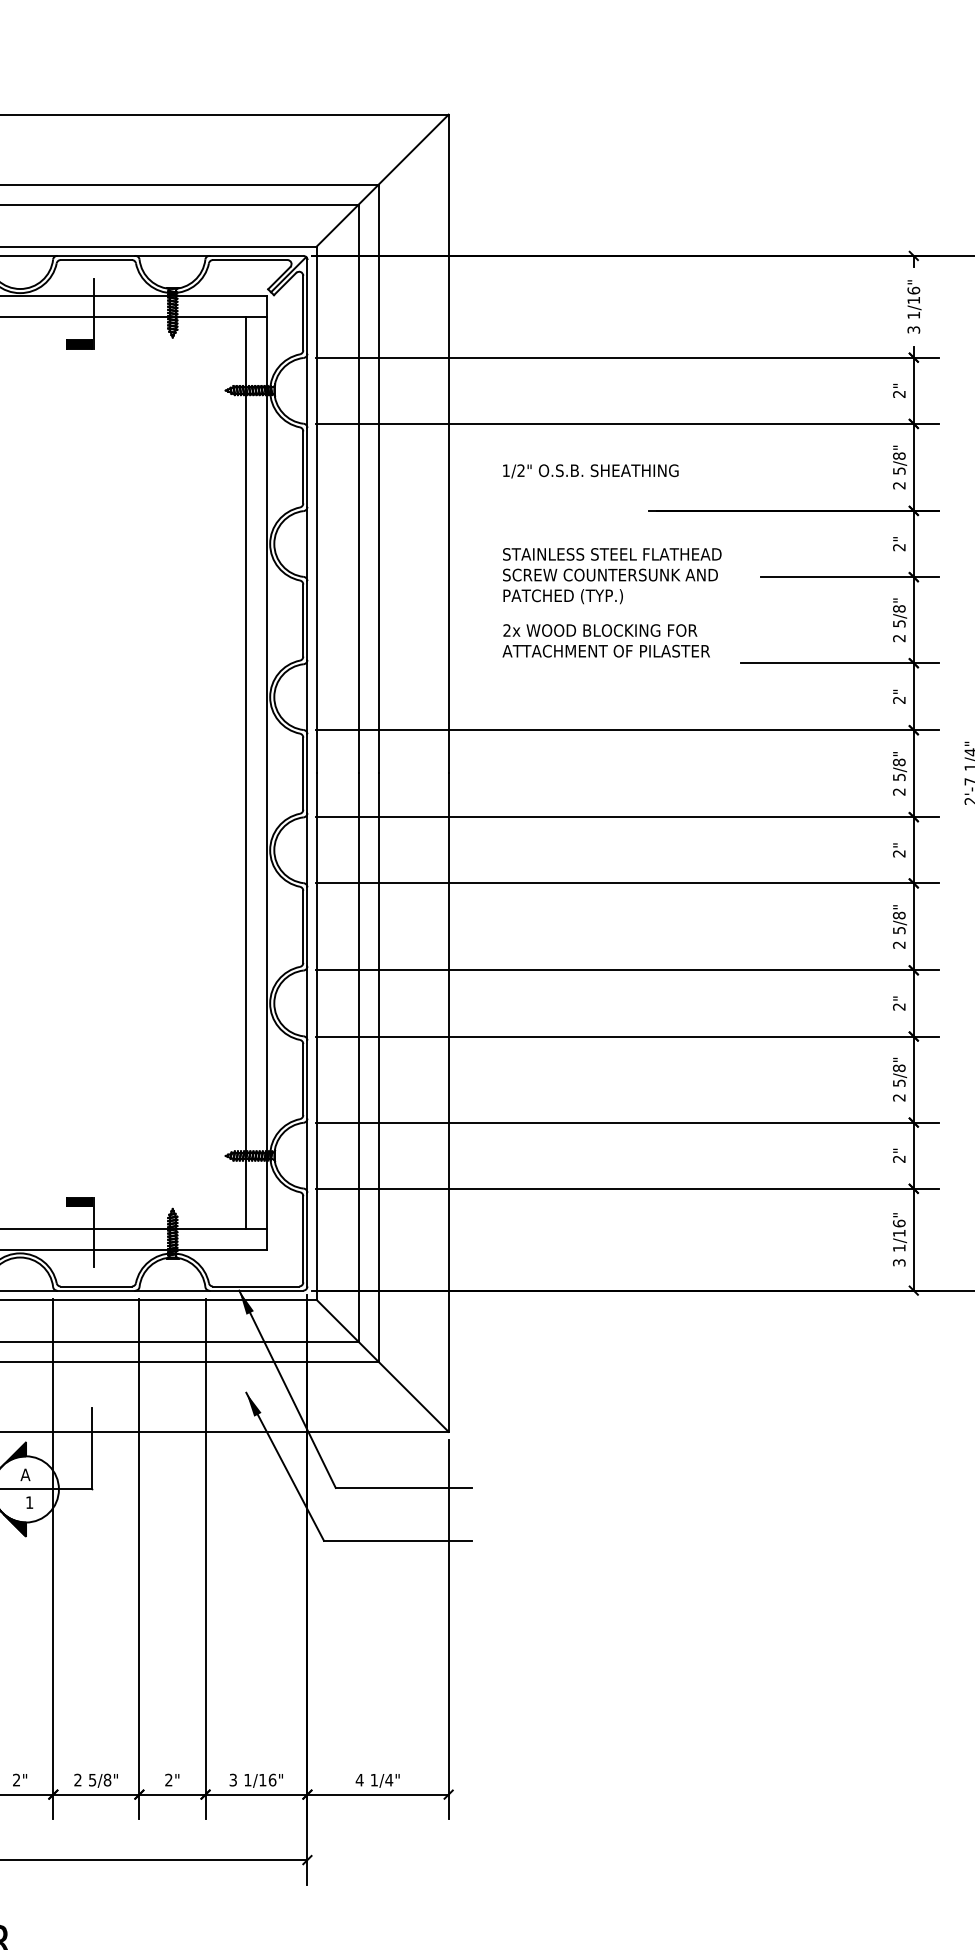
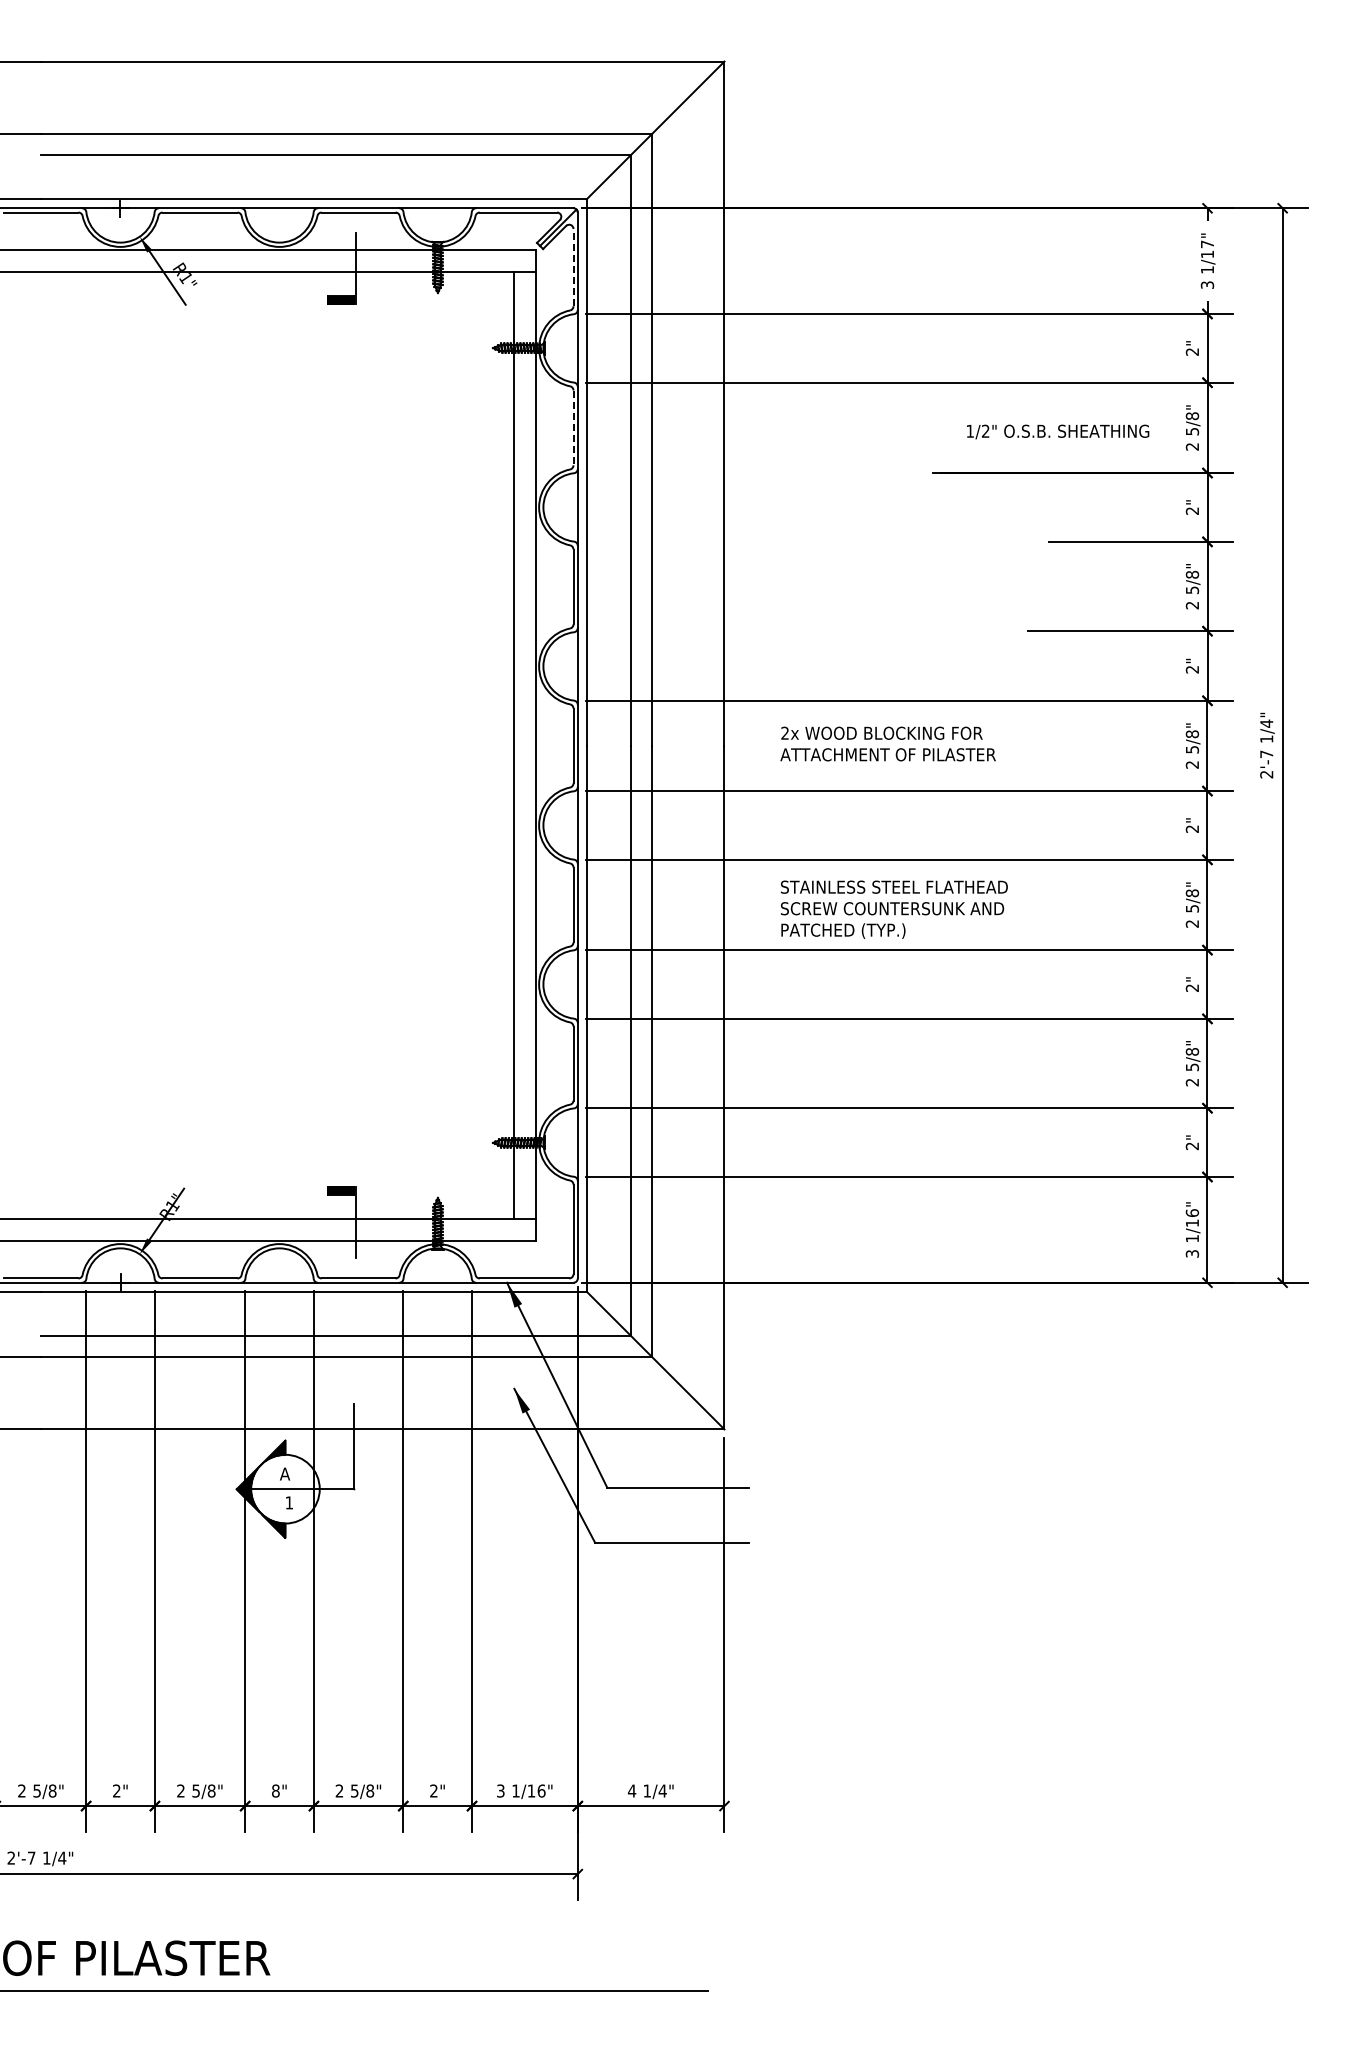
text: (913, 290) -> (1207, 244), 1/16" -> 1/17"
line: (303, 312) -> (573, 267), solid -> dashed
line: (303, 467) -> (573, 428), solid -> dashed
text: (591, 470) -> (1058, 431), moved
text: (612, 575) -> (894, 909), moved
text: (605, 640) -> (887, 743), moved
text: (16, 1779) -> (275, 1790), 2" -> 8"

